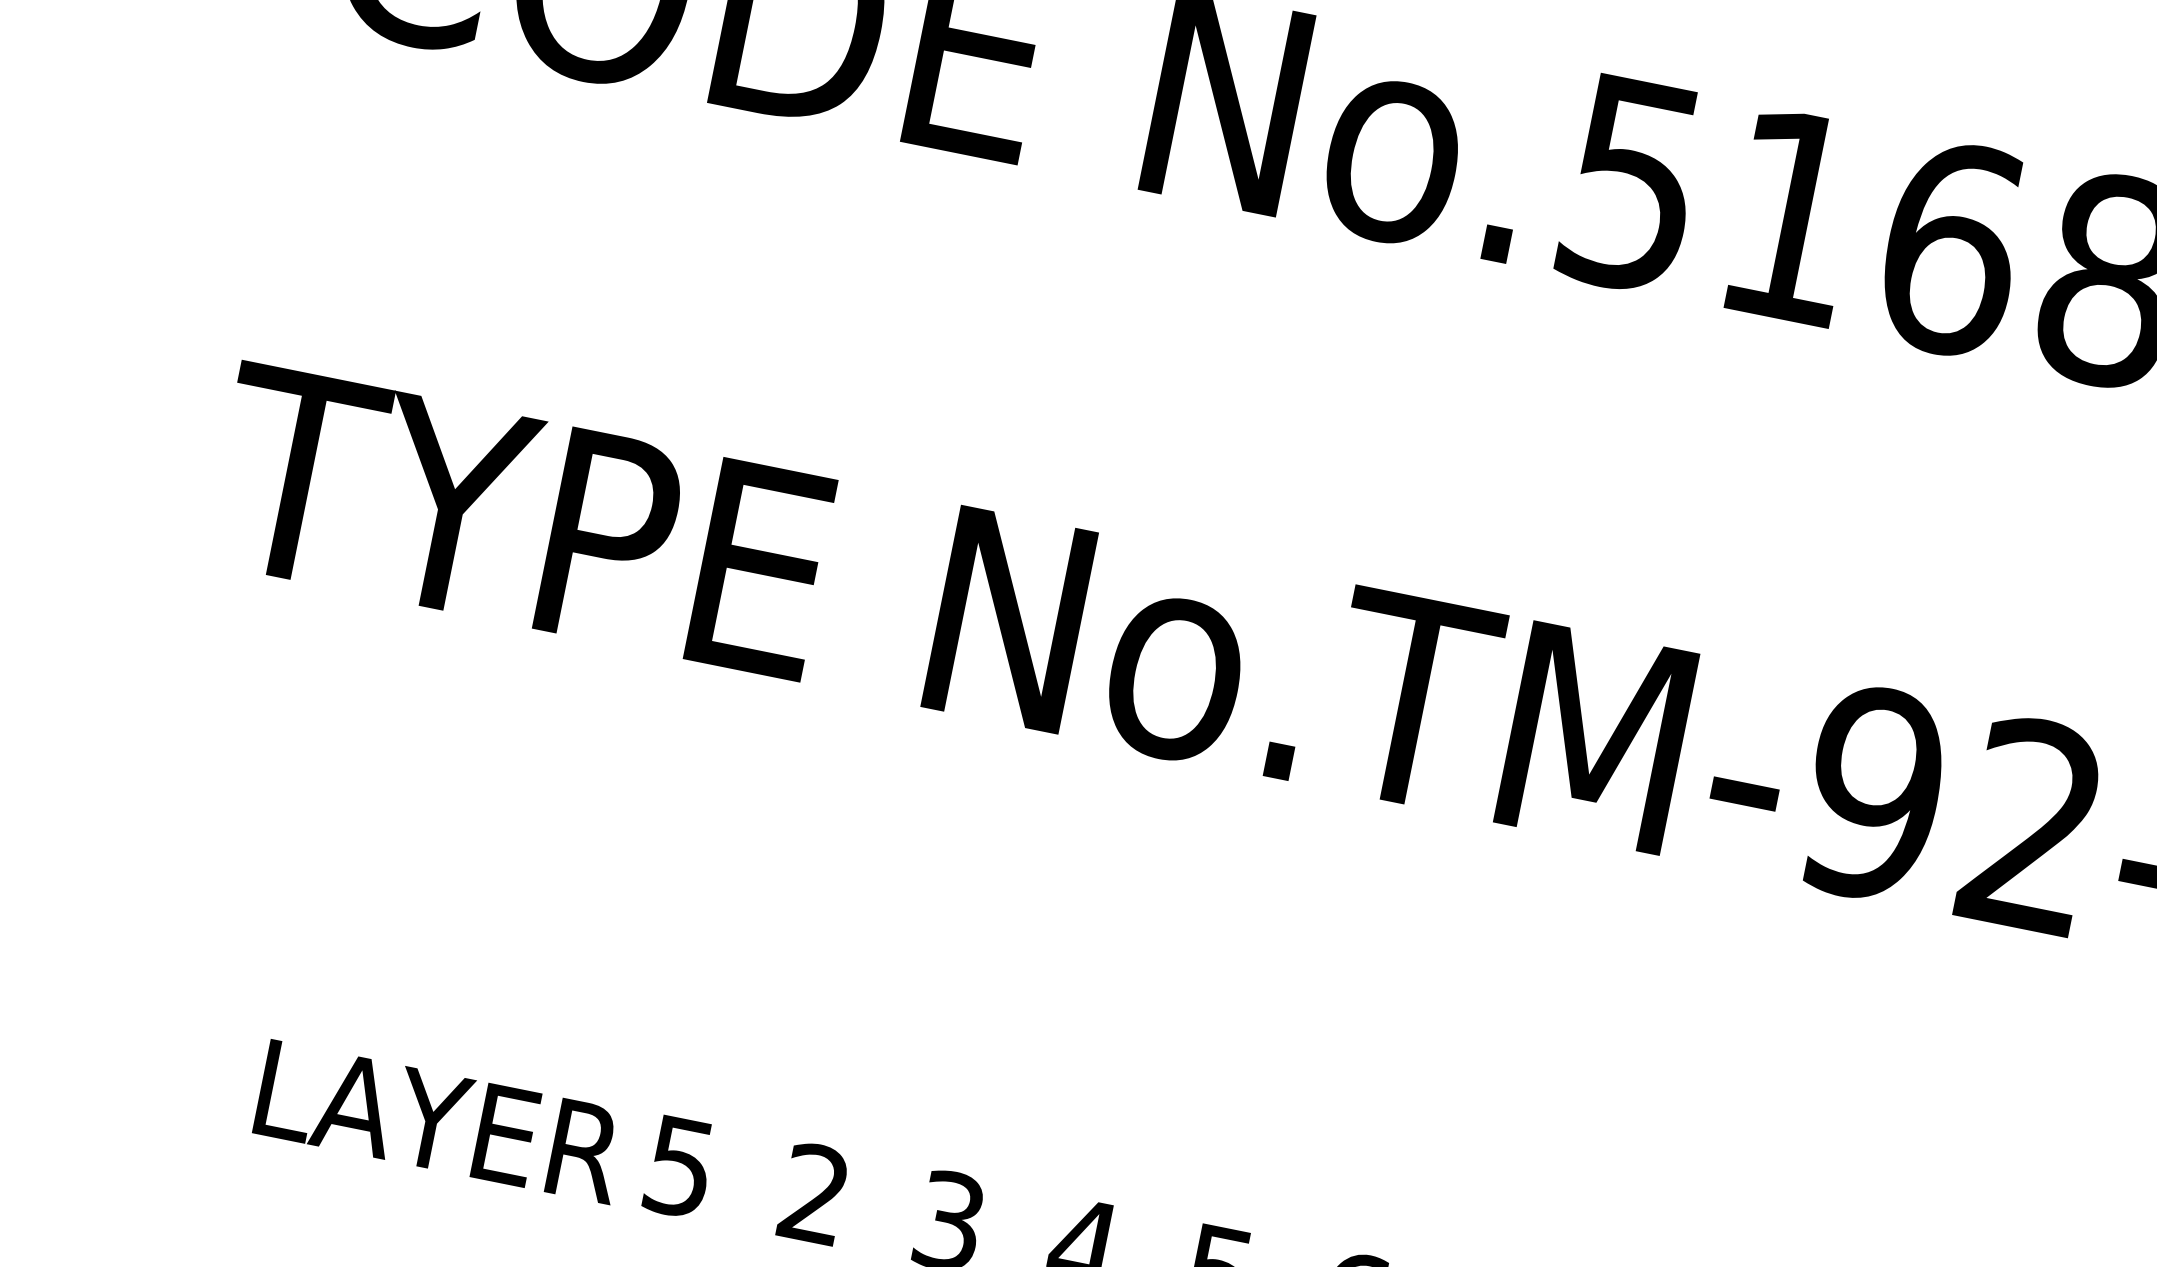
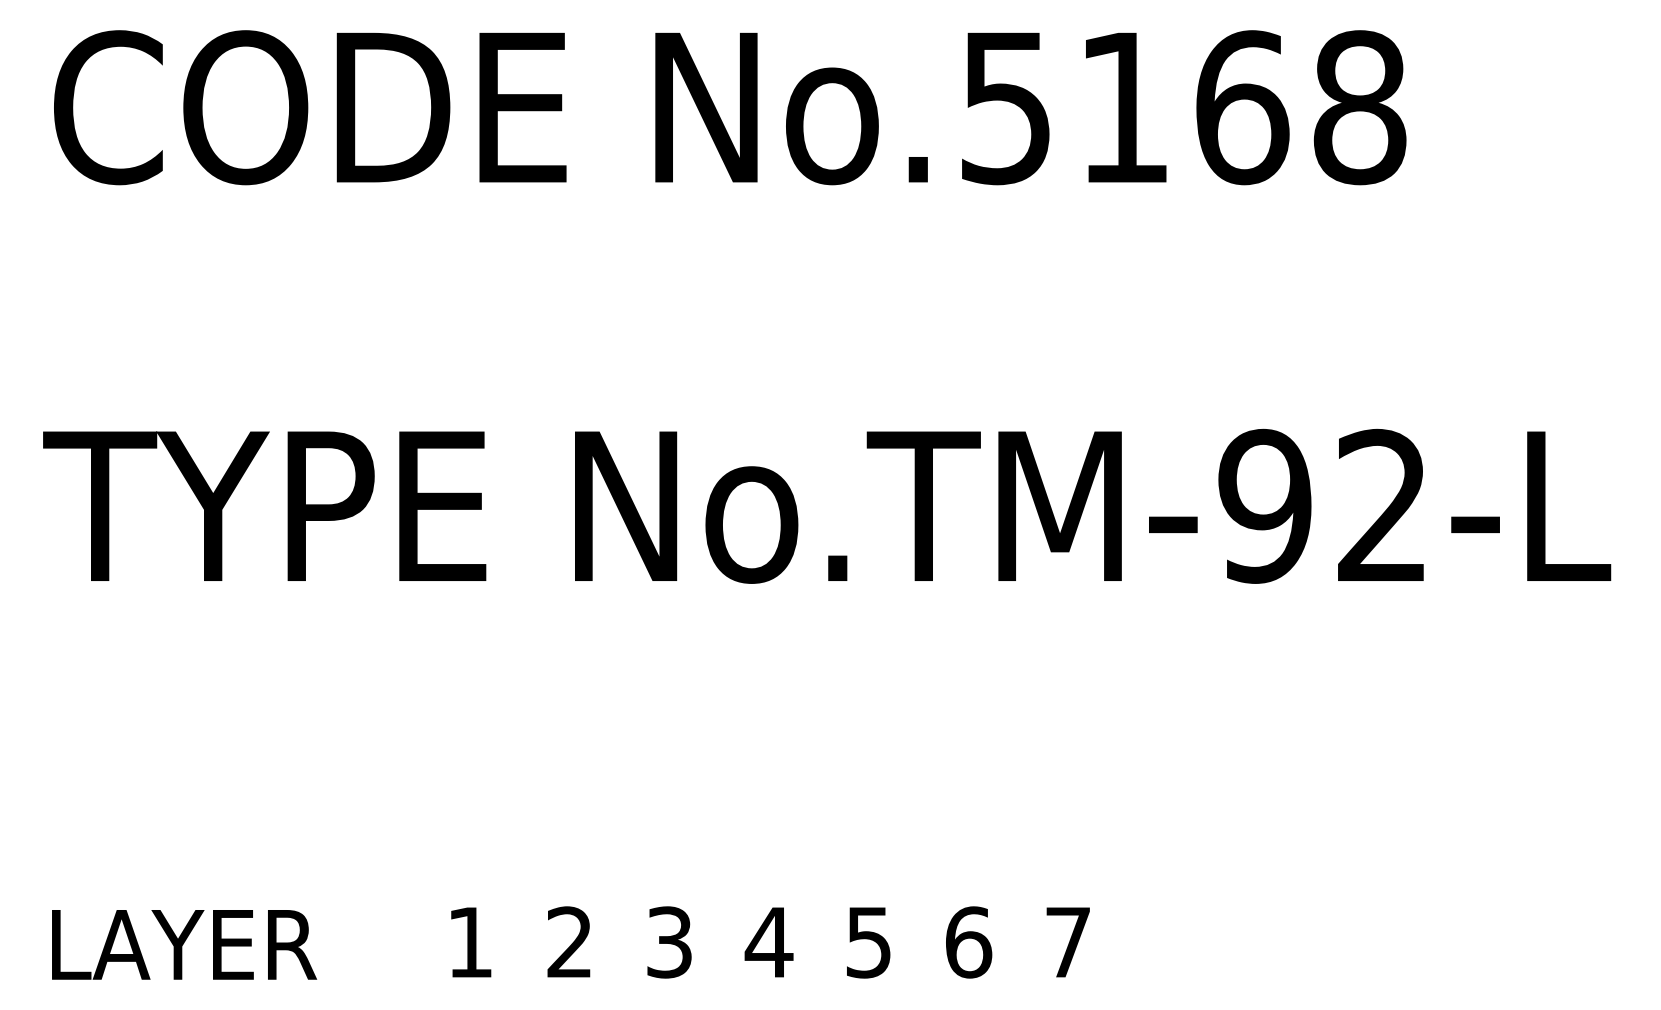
text: (440, 1121) -> (184, 944), moved
text: (679, 1166) -> (469, 942), 5 -> 1

